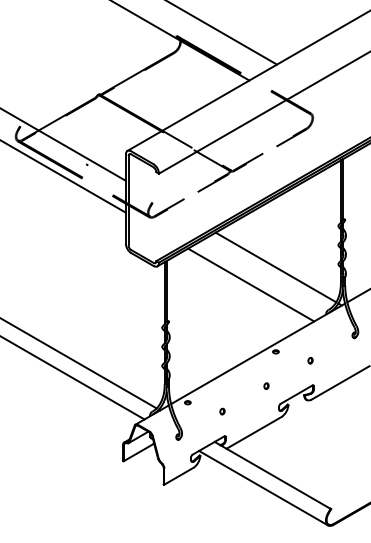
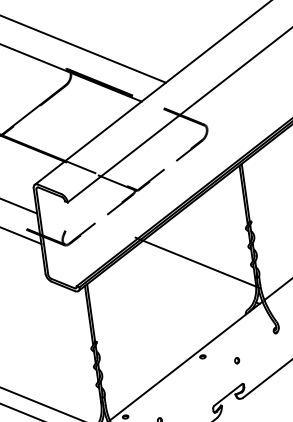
line: (275, 267) -> (197, 262), moved
line: (251, 284) -> (170, 295), removed
part: (266, 385) -> (198, 390), removed

